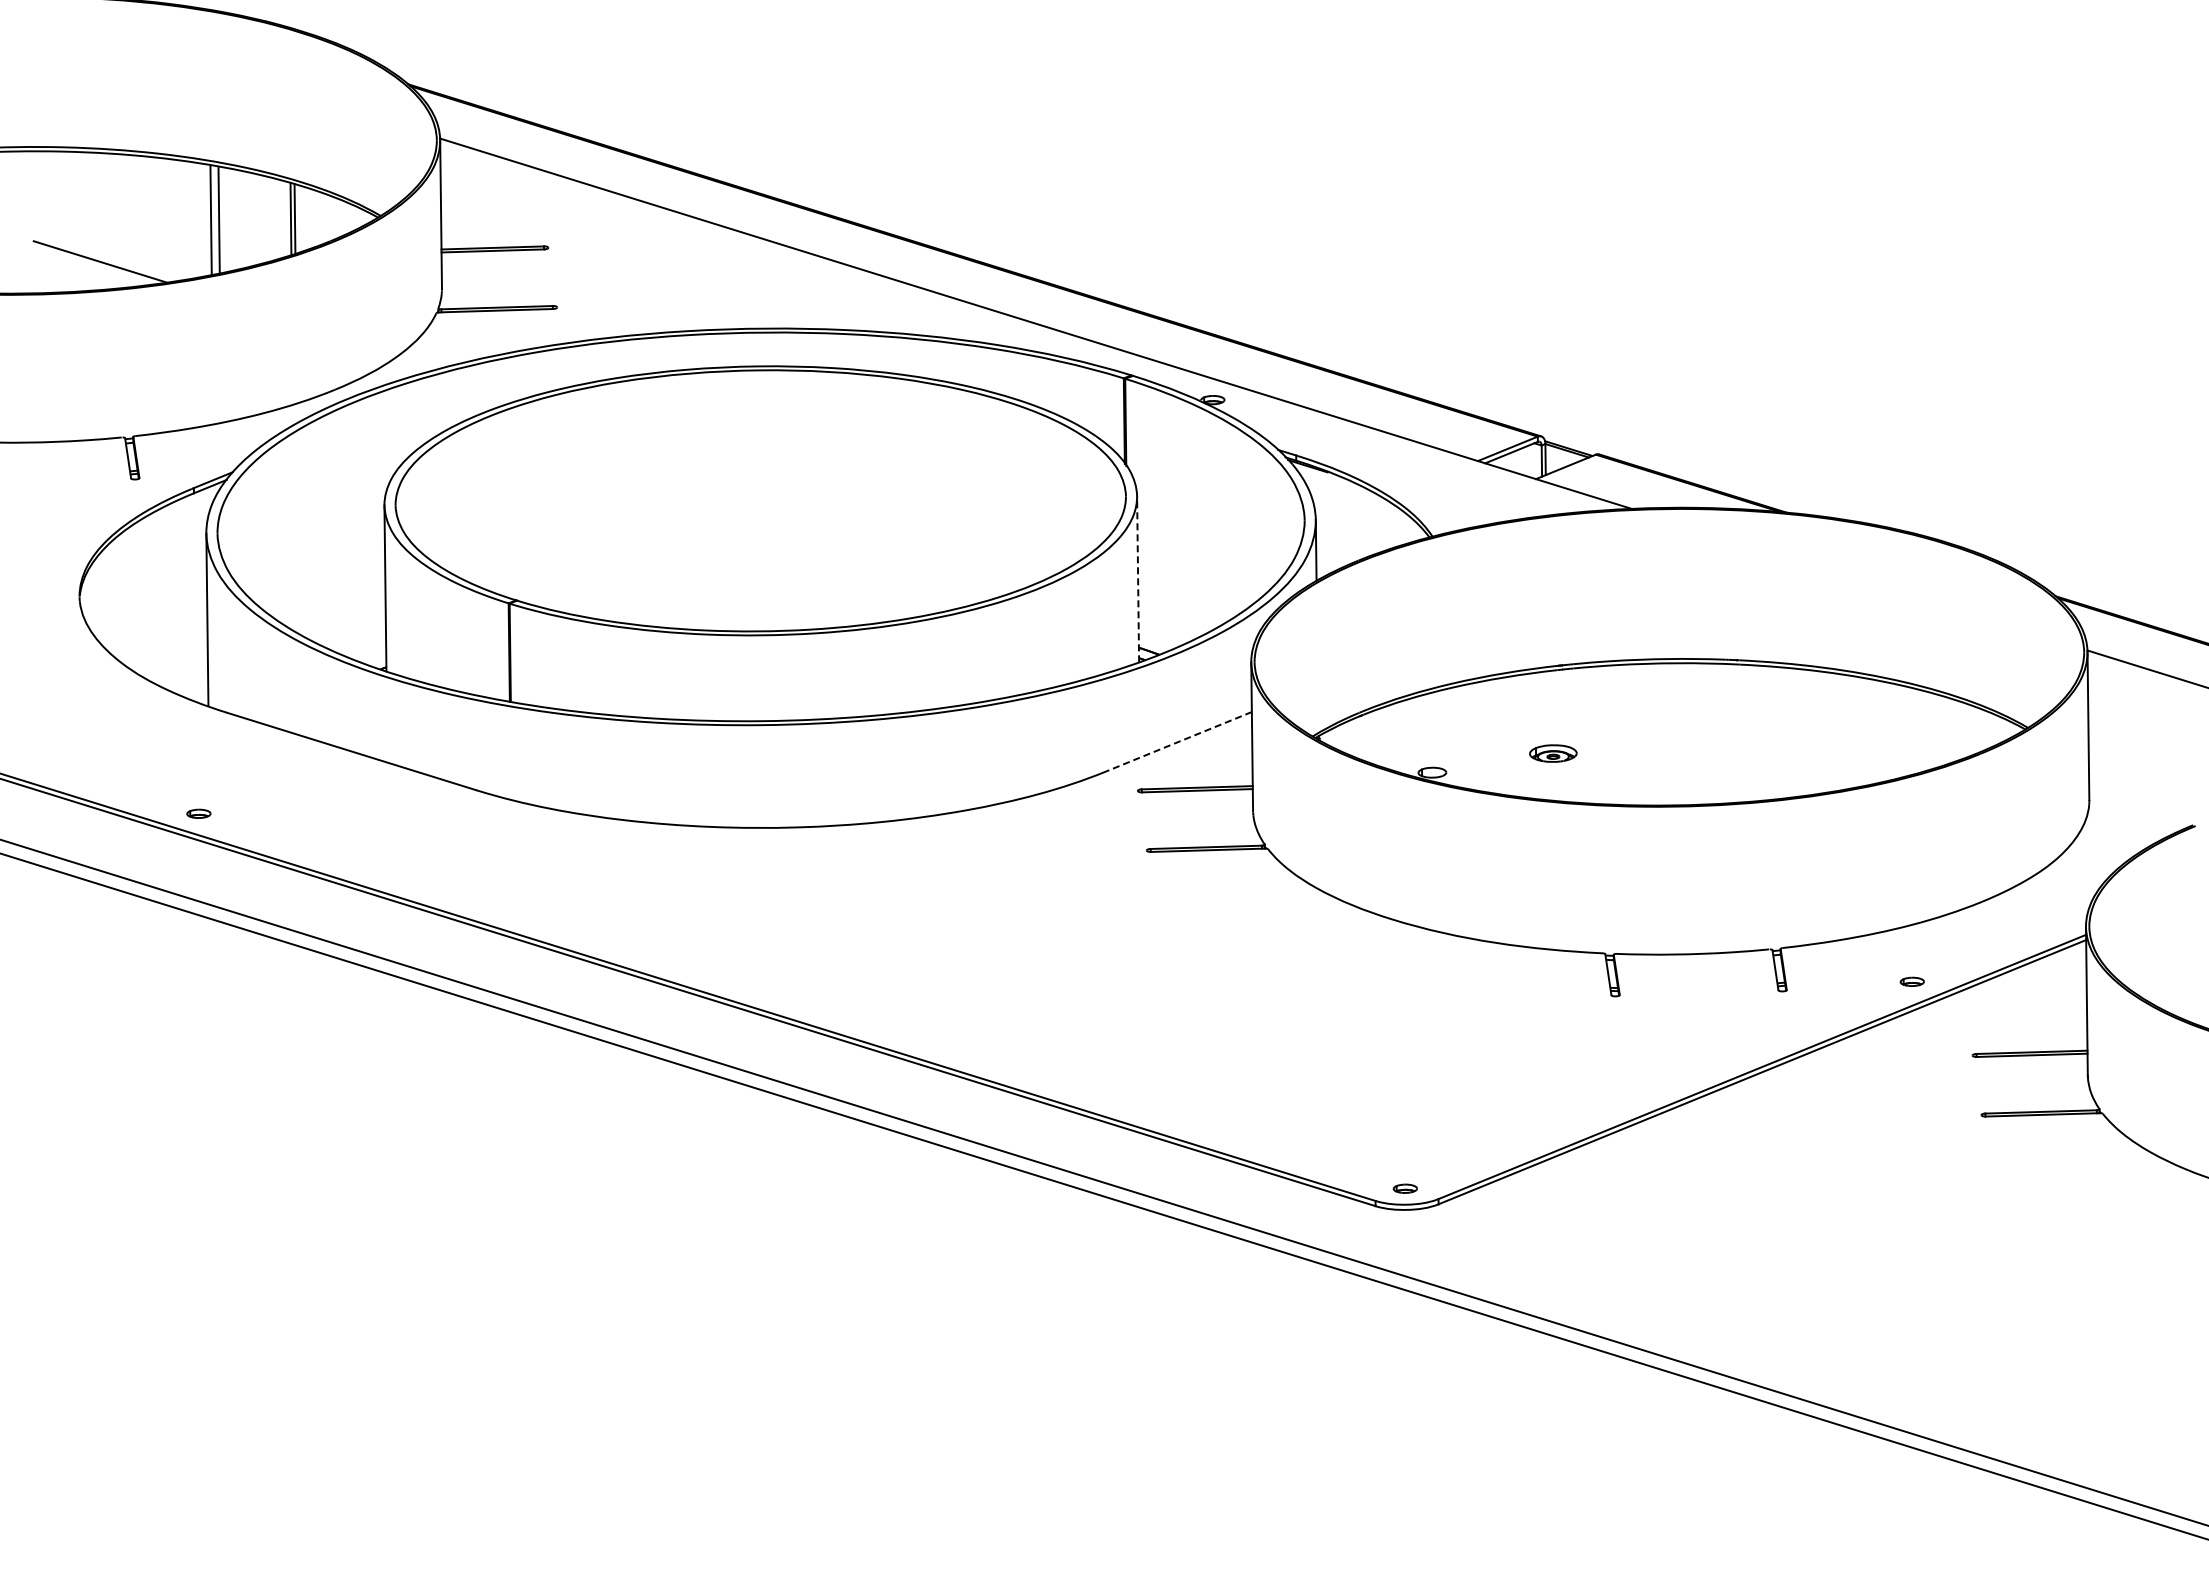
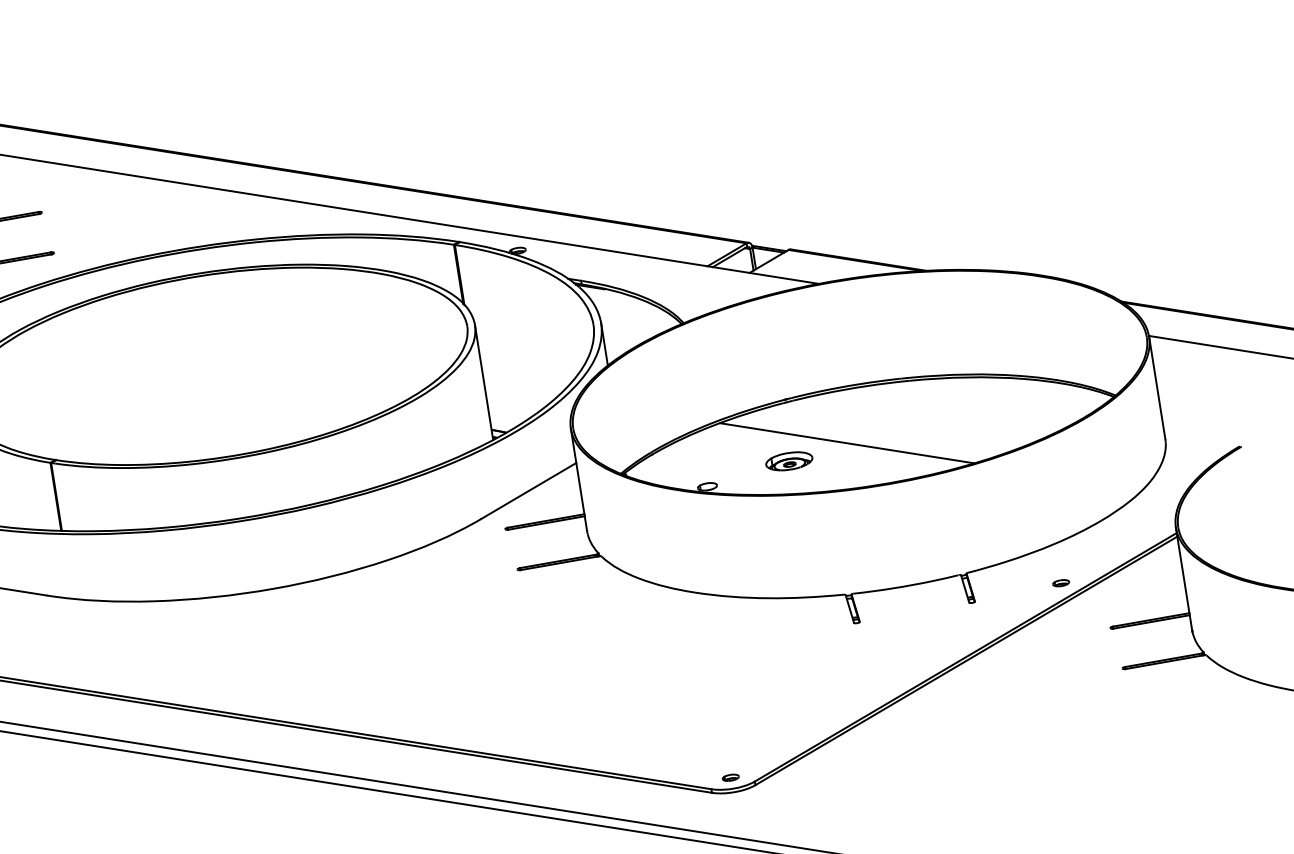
line: (1138, 578) -> (484, 381), dashed -> solid
line: (1638, 739) -> (846, 442), added
line: (1178, 741) -> (528, 490), dashed -> solid
part: (1553, 753) -> (789, 461), size x1.43

